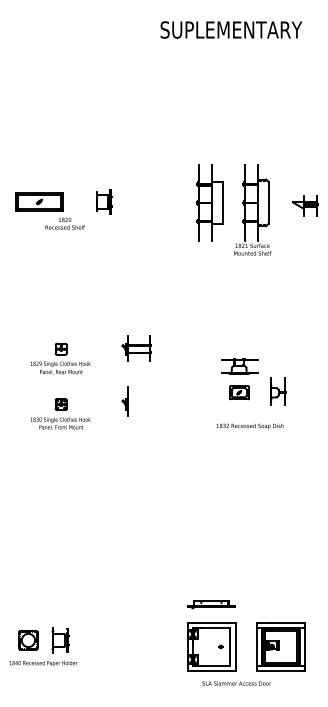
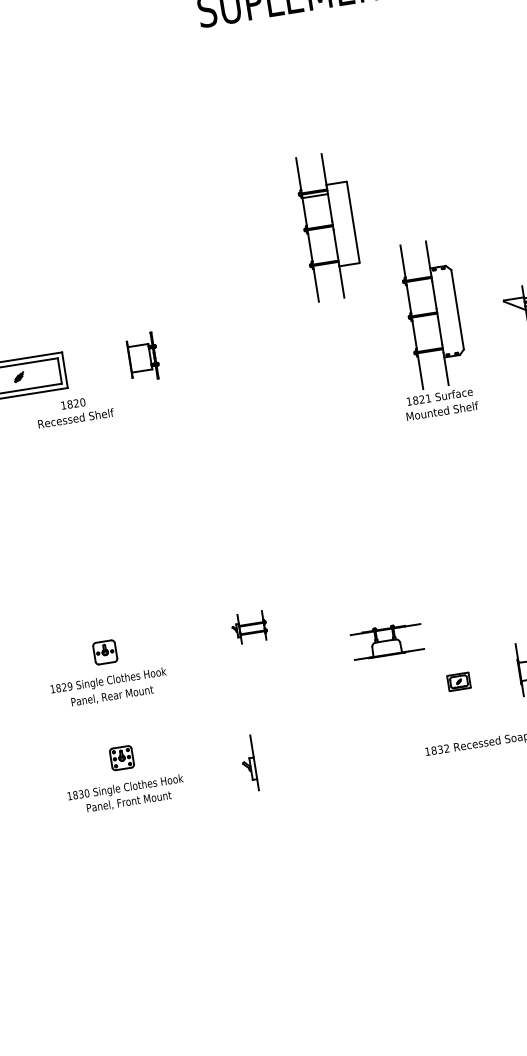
part: (209, 202) -> (328, 225), moved
part: (136, 348) -> (248, 628), size x0.6
part: (239, 366) -> (386, 641), moved
part: (239, 392) -> (459, 681), size x0.6
part: (124, 401) -> (246, 763), moved

